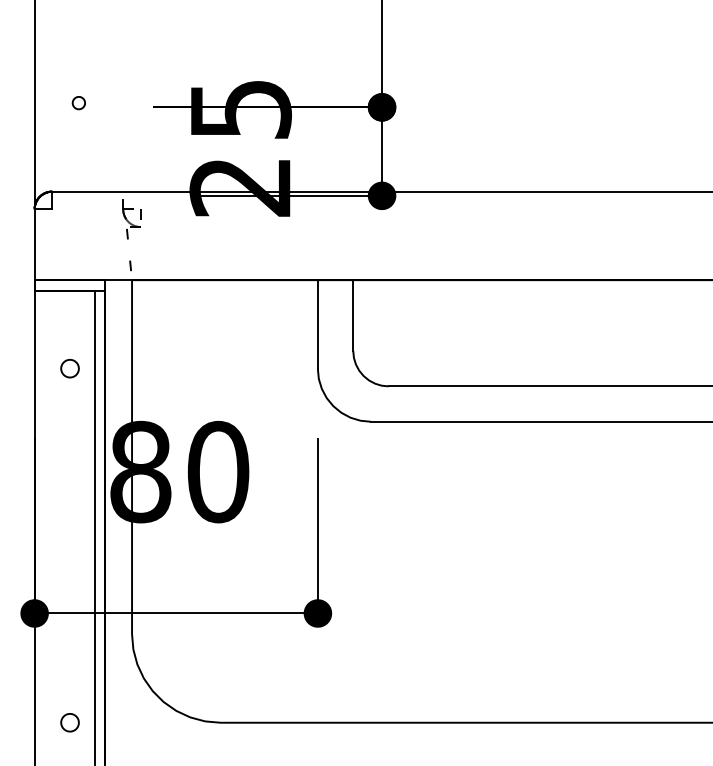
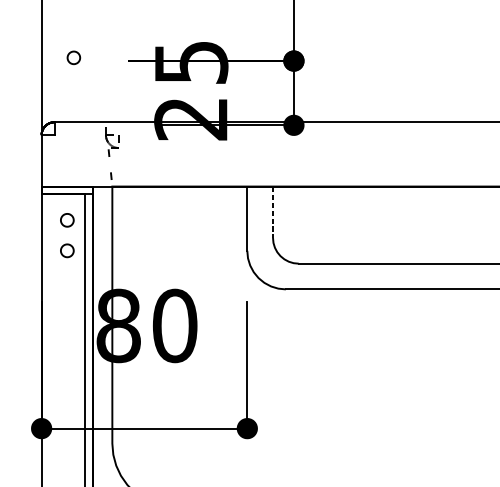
part: (78, 103) -> (73, 58), size x1.4
line: (353, 316) -> (273, 212), solid -> dashed
part: (69, 326) -> (66, 220), added

